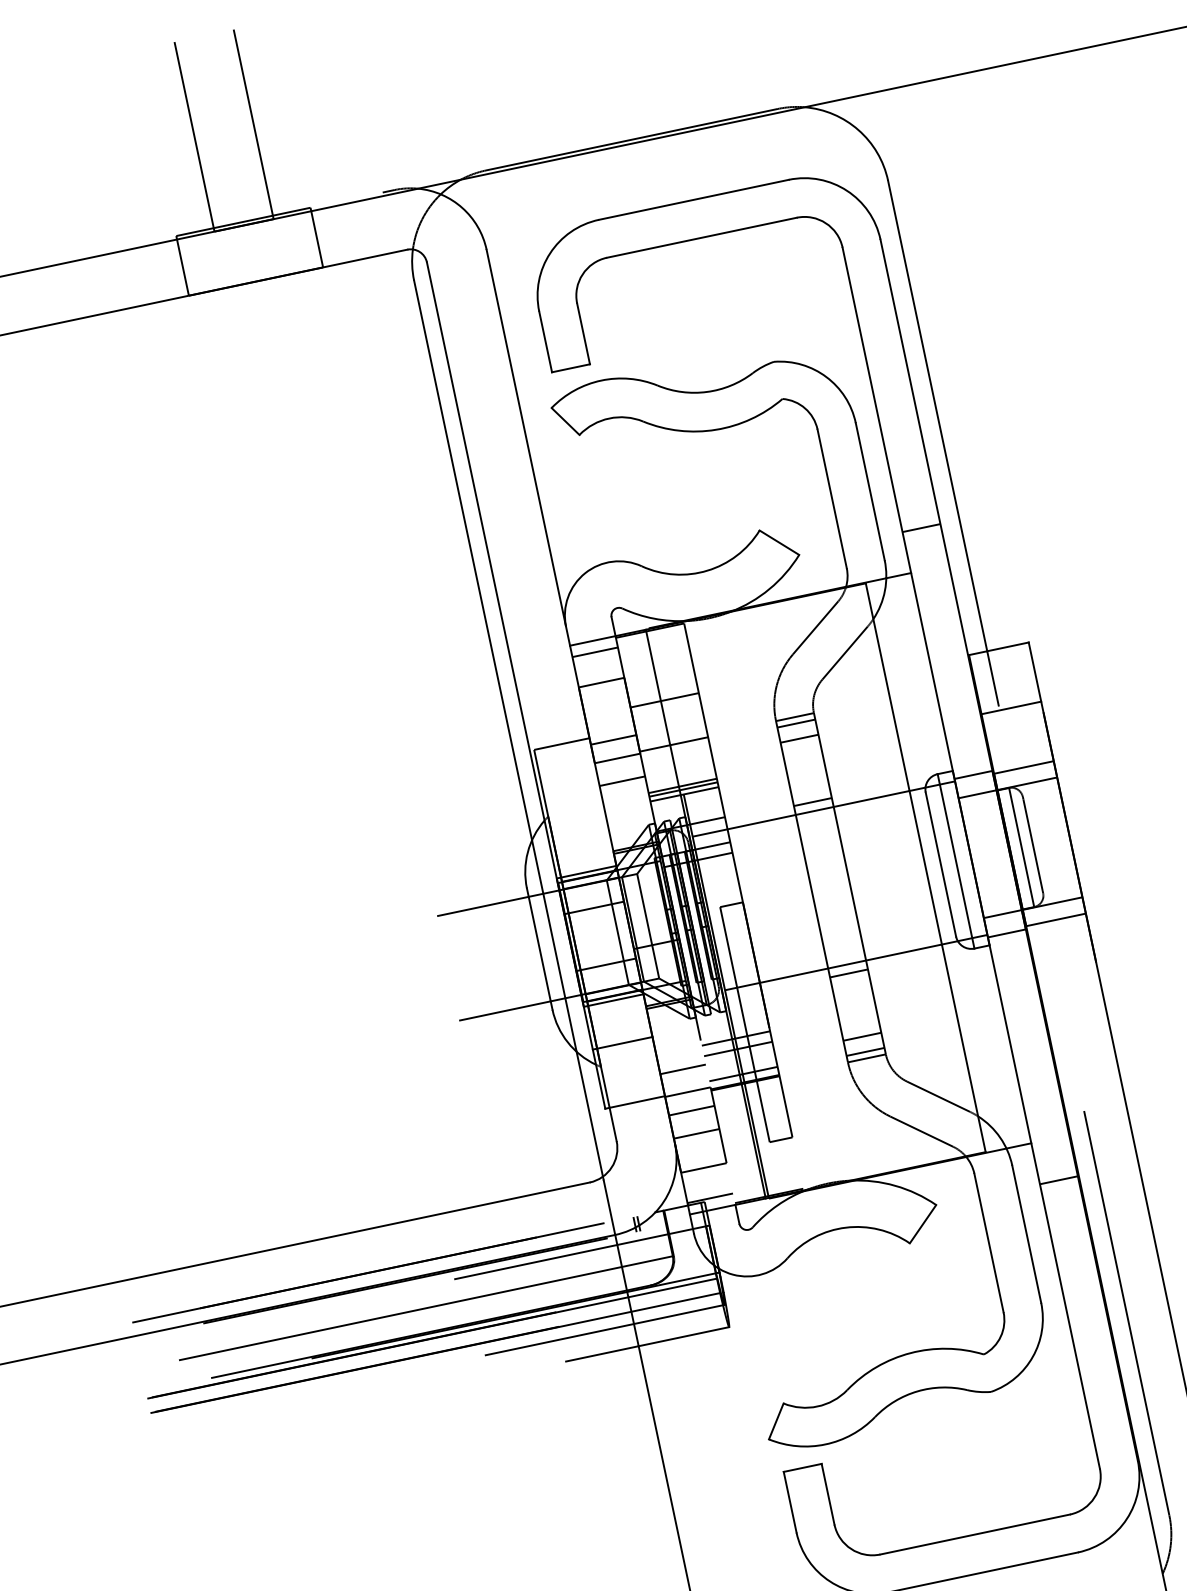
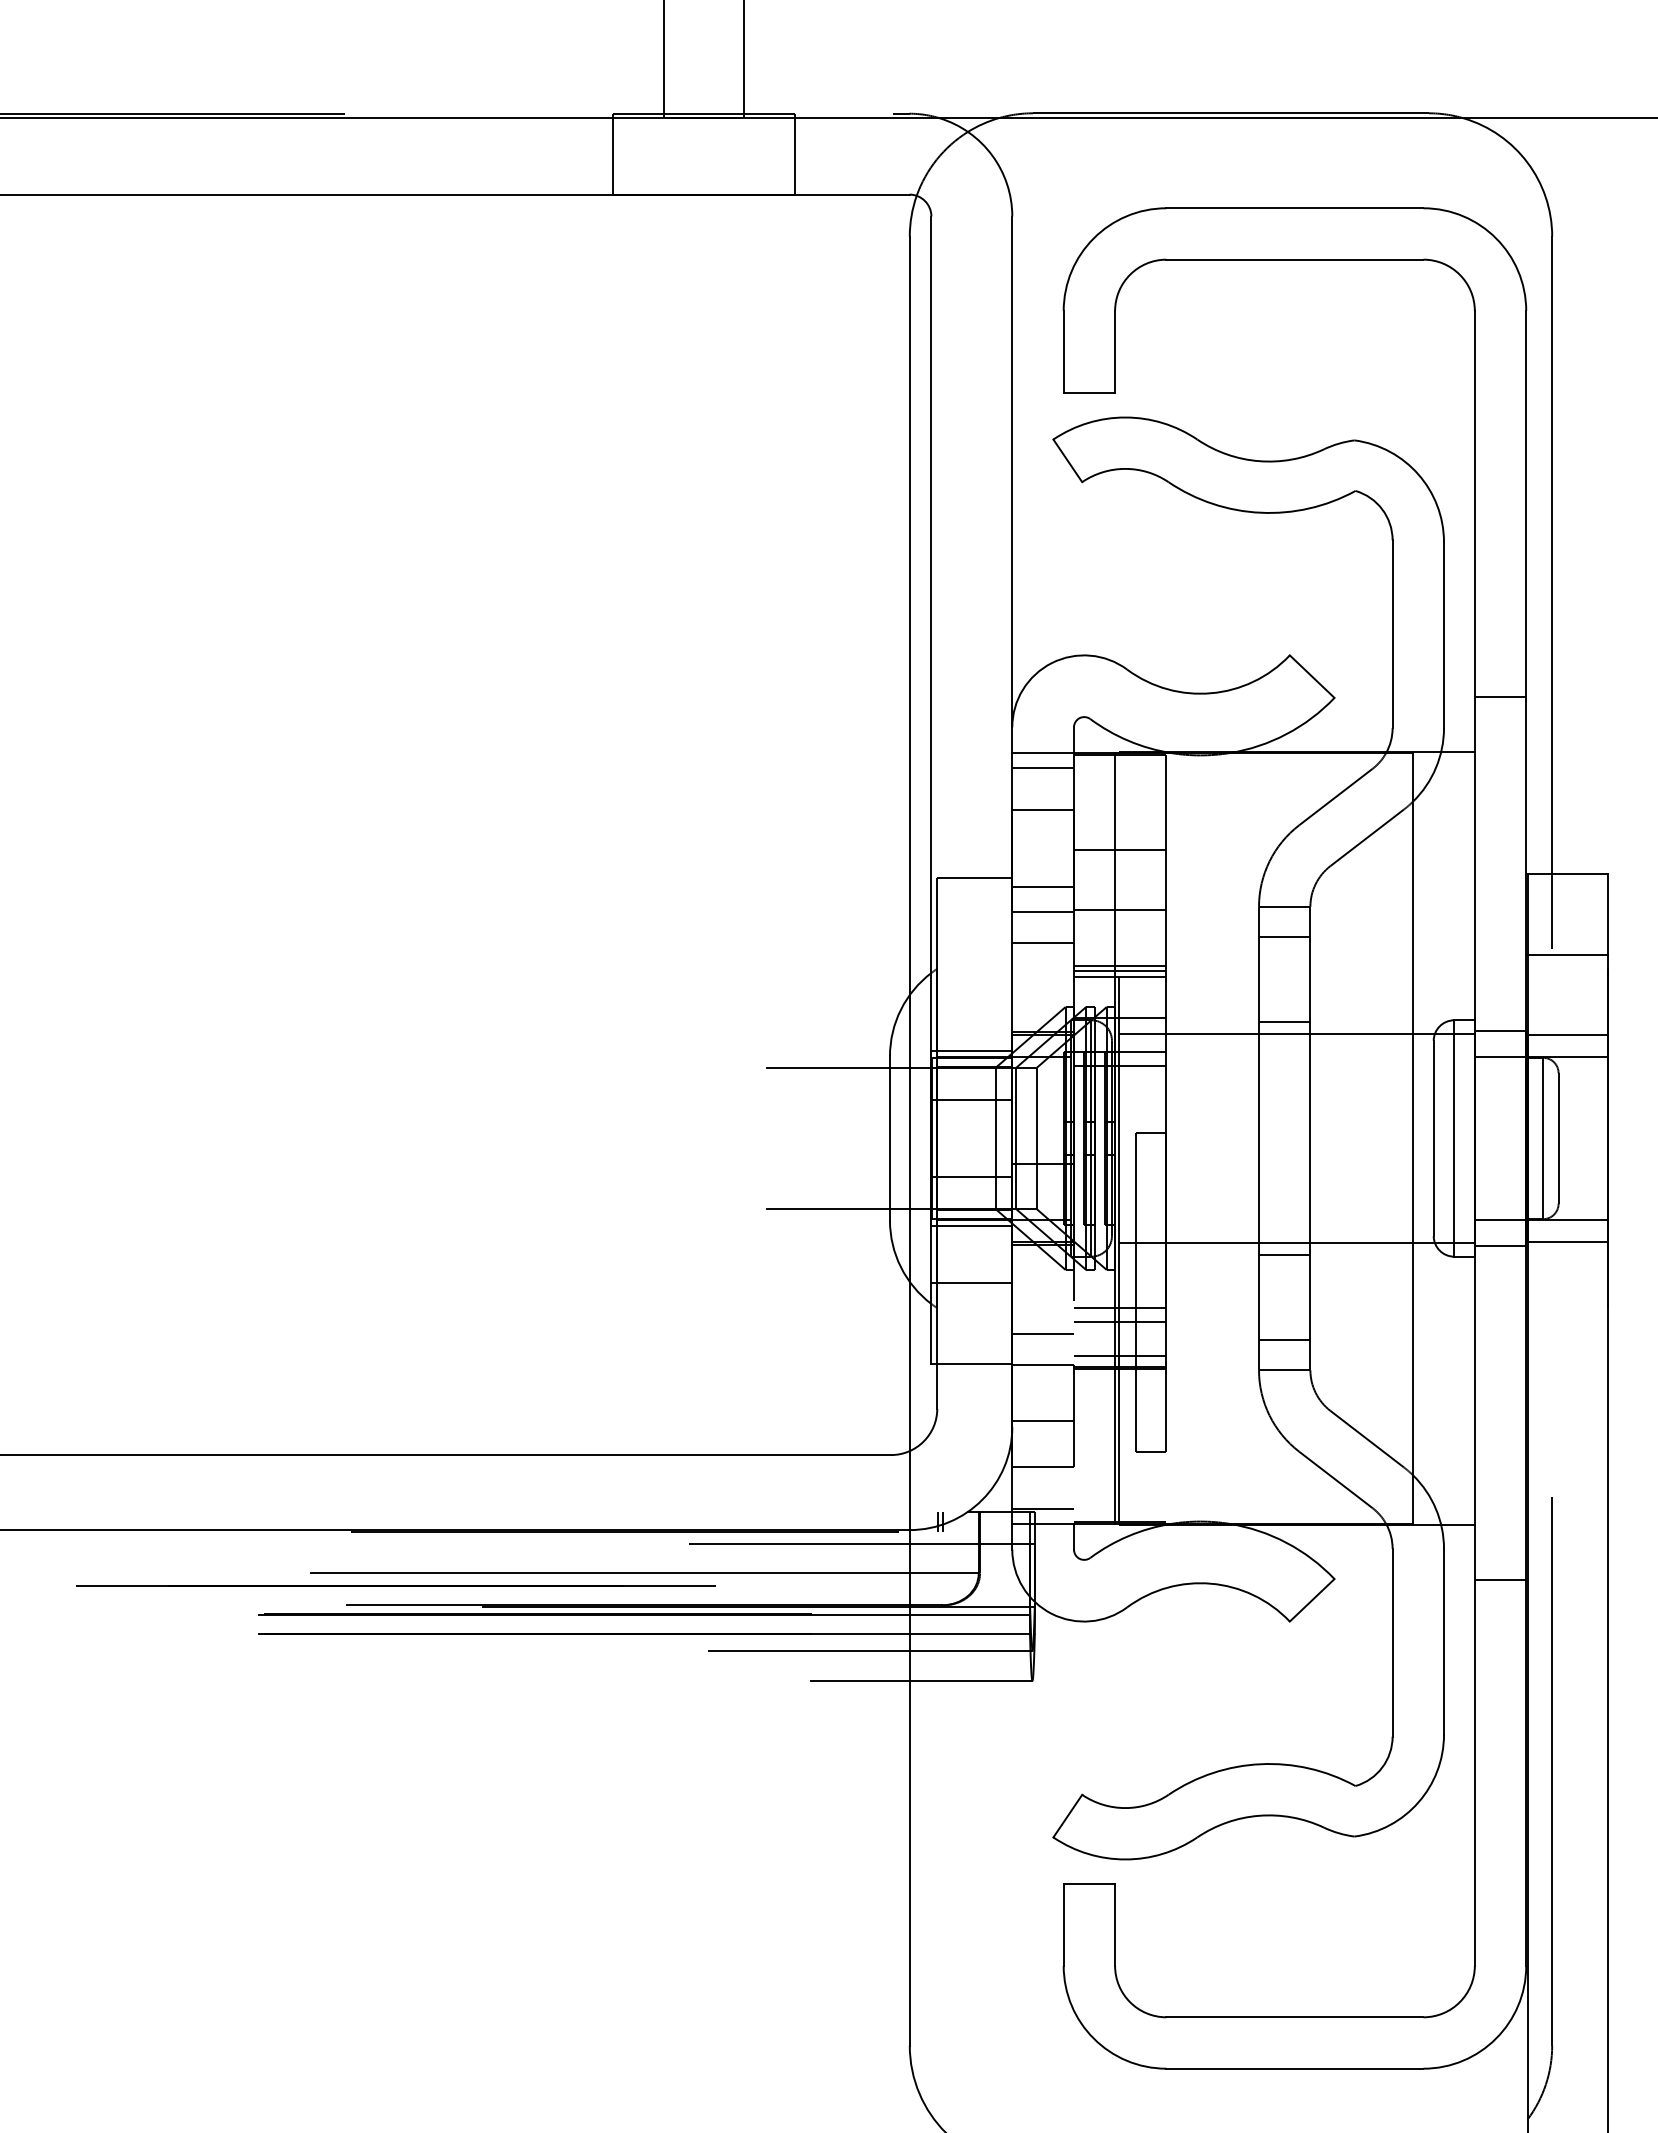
line: (796, 723) -> (1284, 915), removed
line: (865, 1052) -> (1284, 1361), removed
line: (691, 1110) -> (1042, 1389), removed
line: (367, 1272) -> (395, 1585), moved

